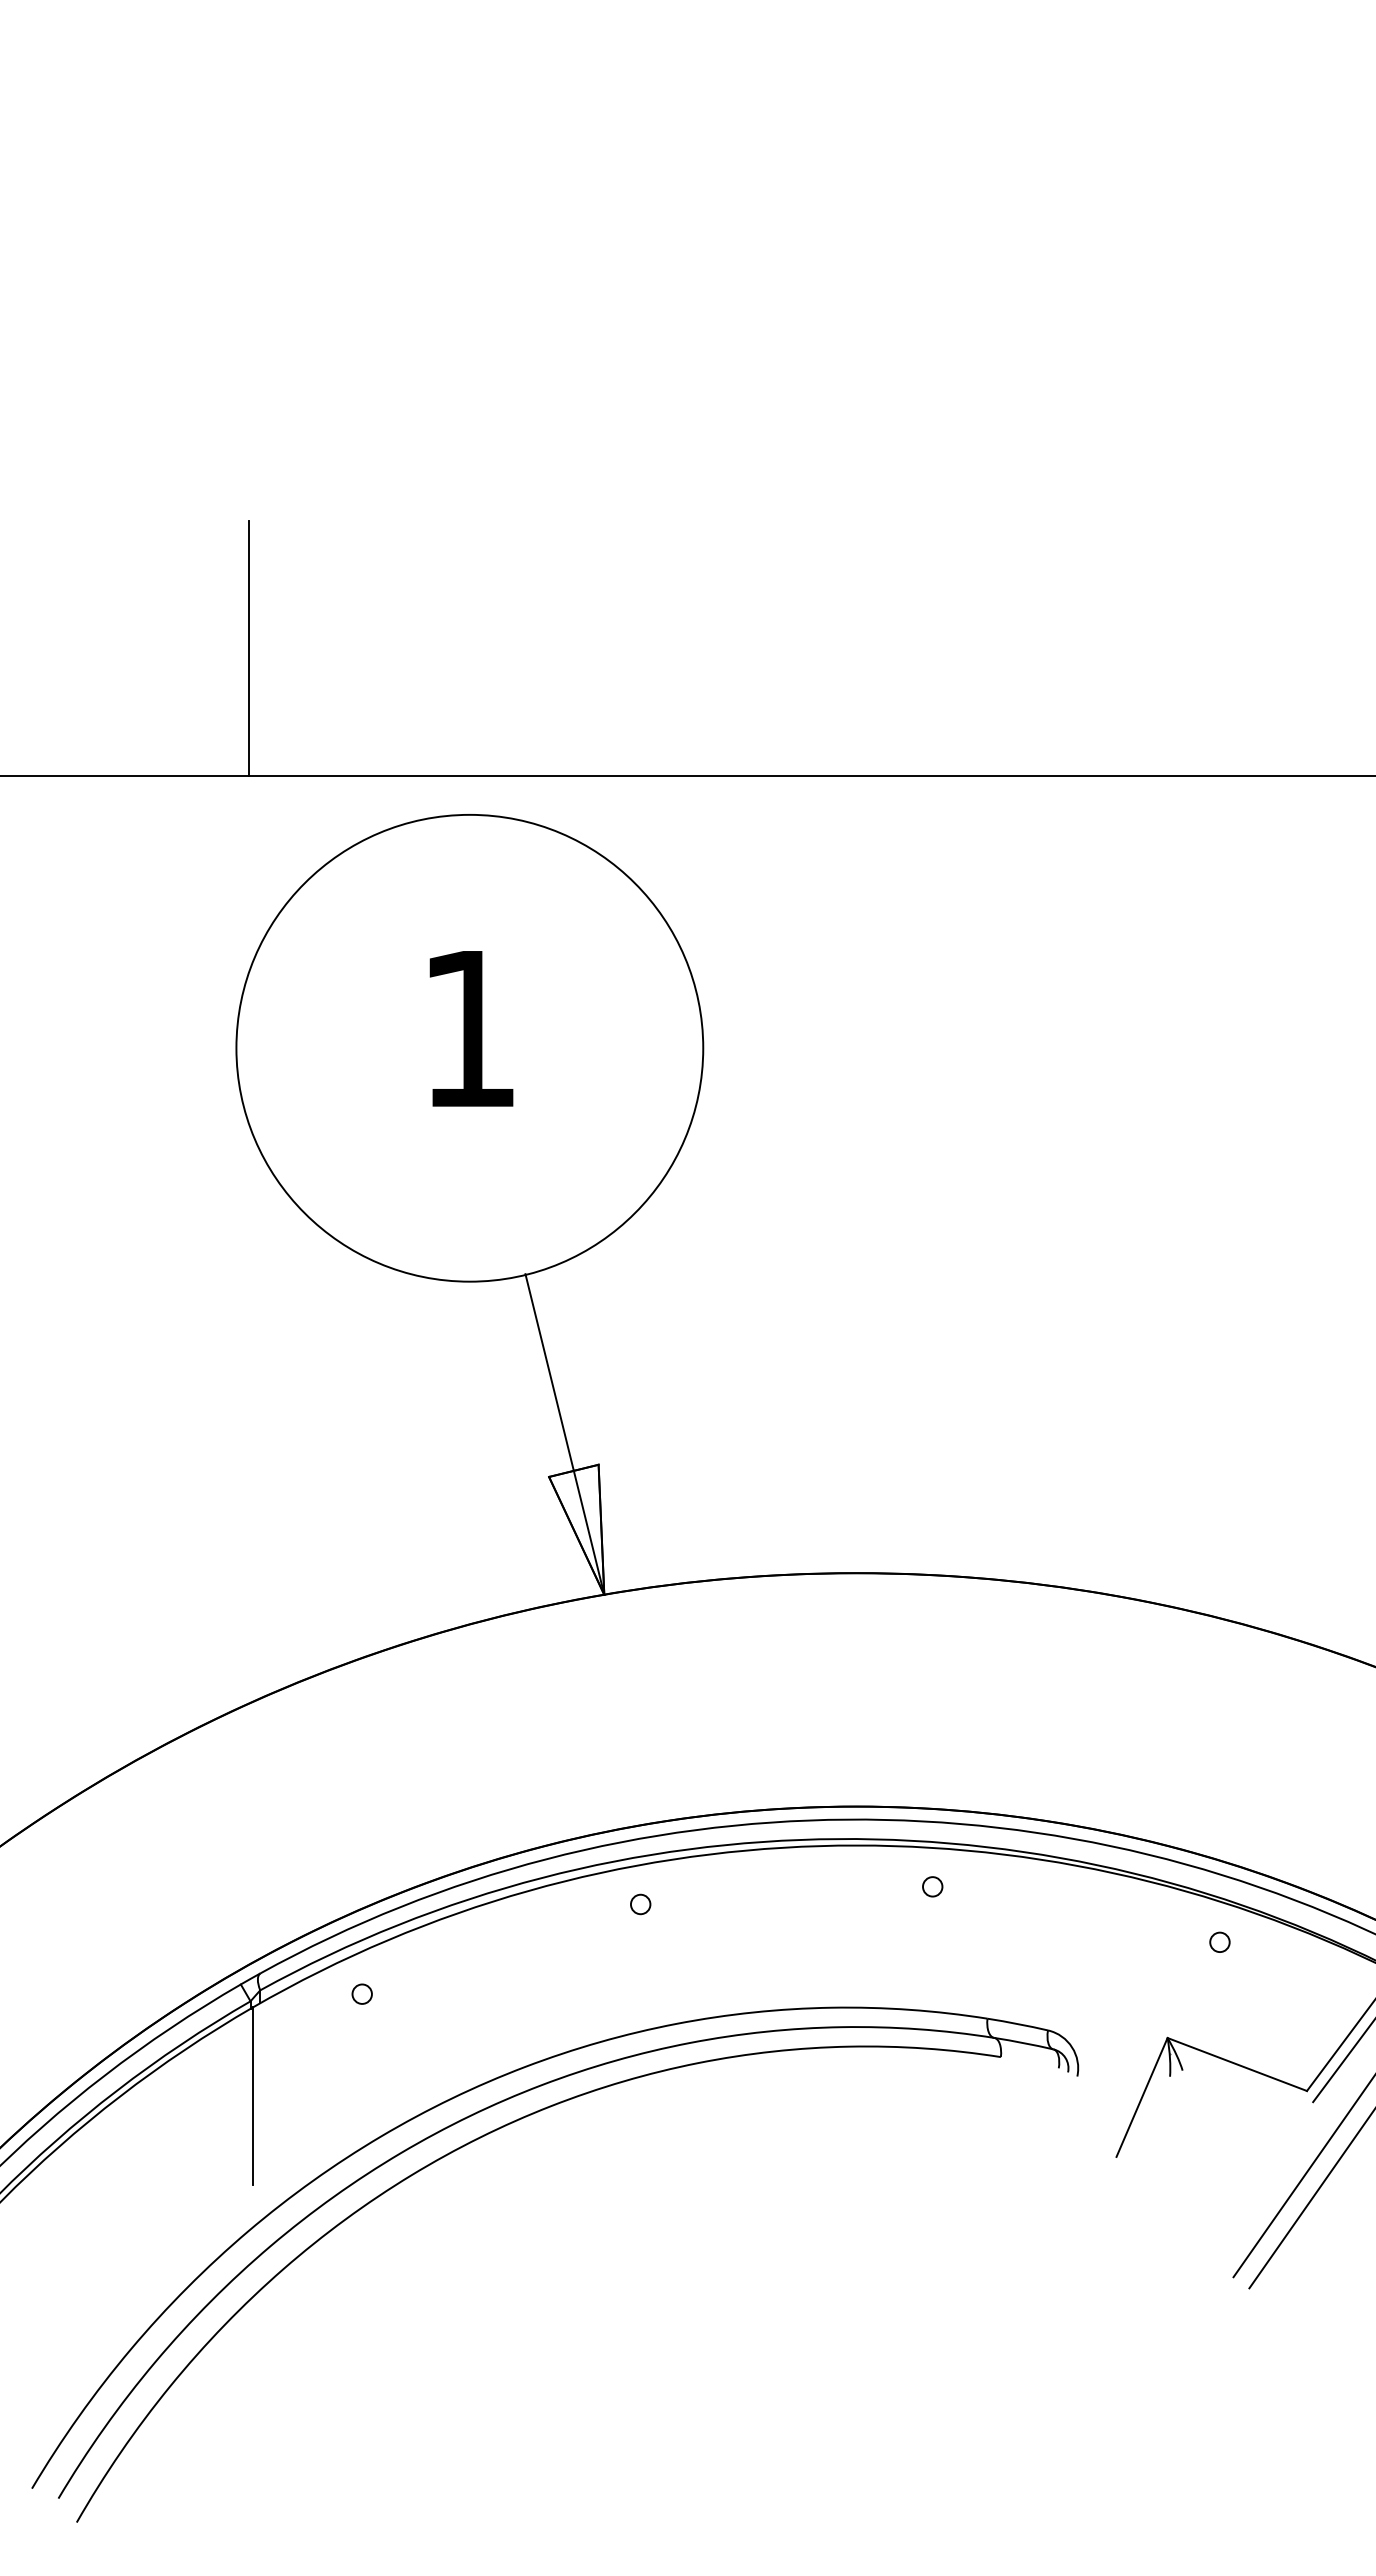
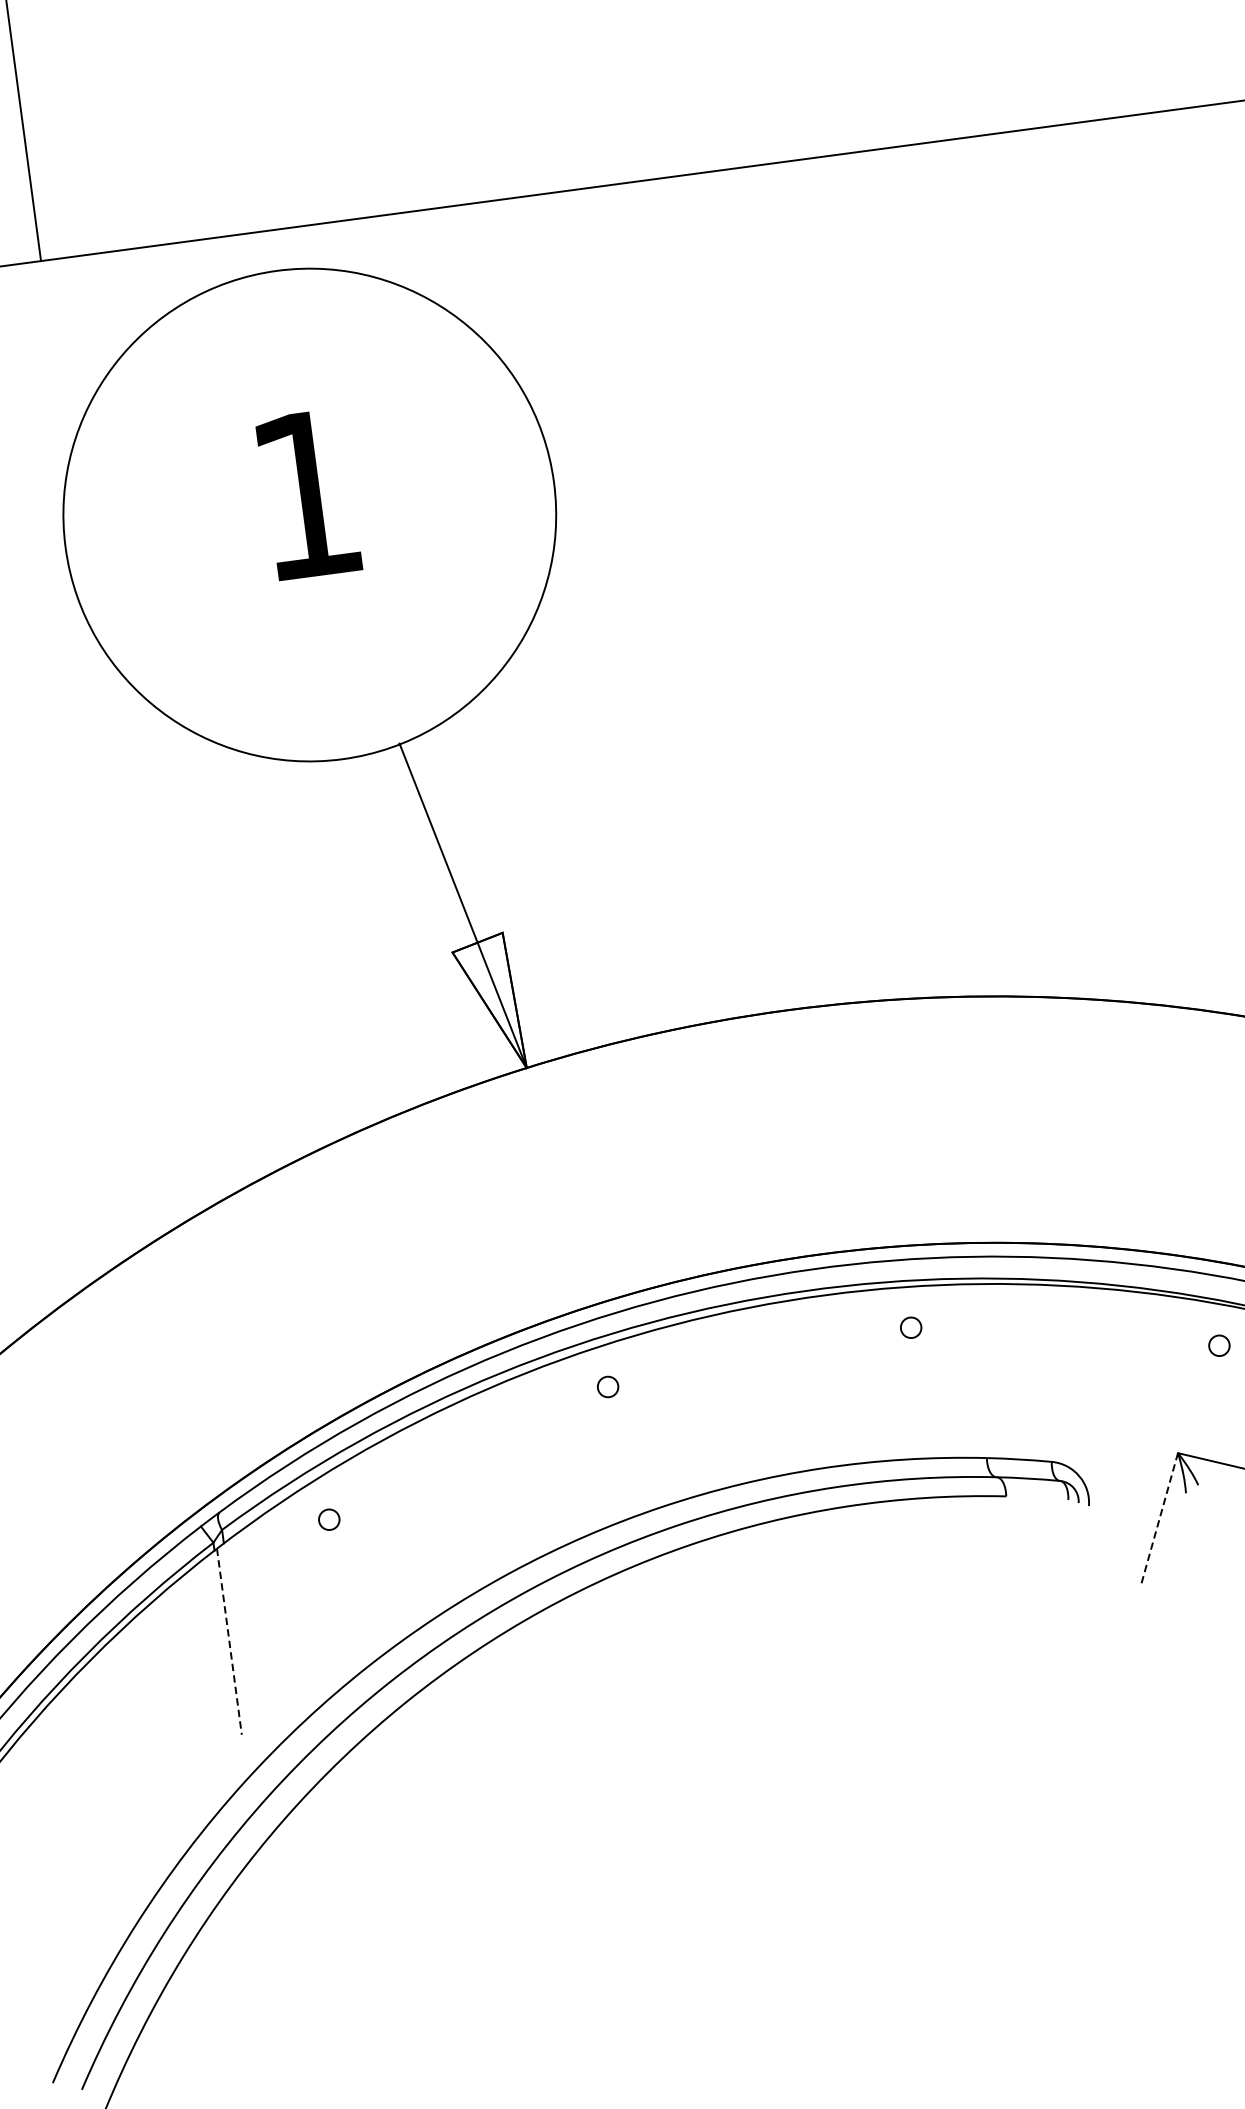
line: (253, 2096) -> (229, 1641), solid -> dashed
line: (1142, 2097) -> (1160, 1518), solid -> dashed

